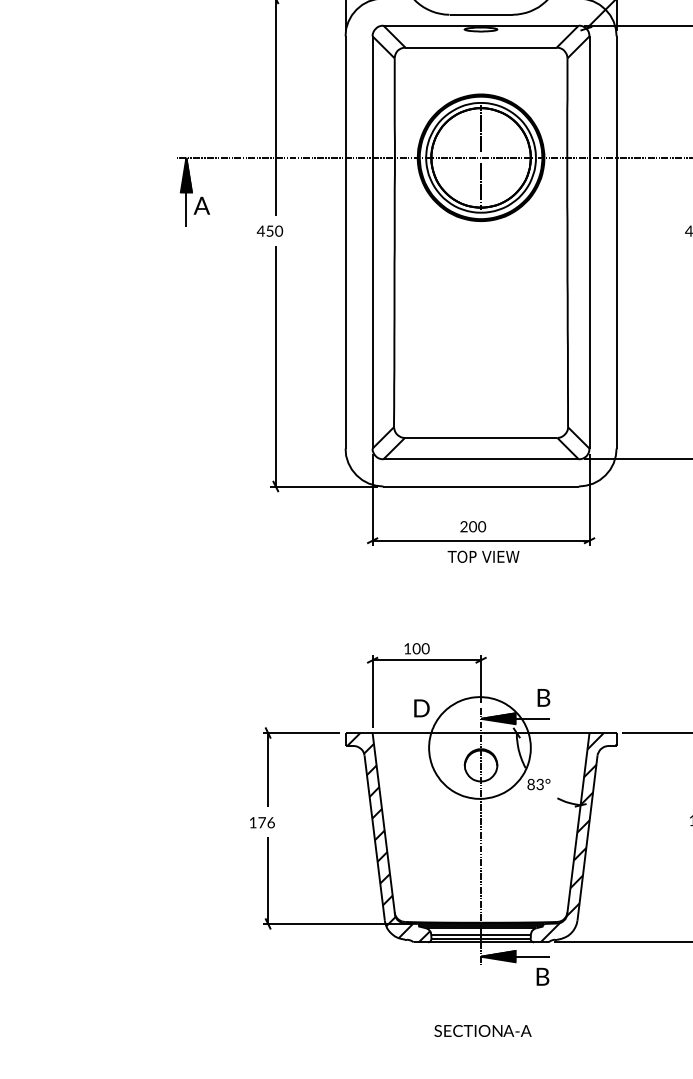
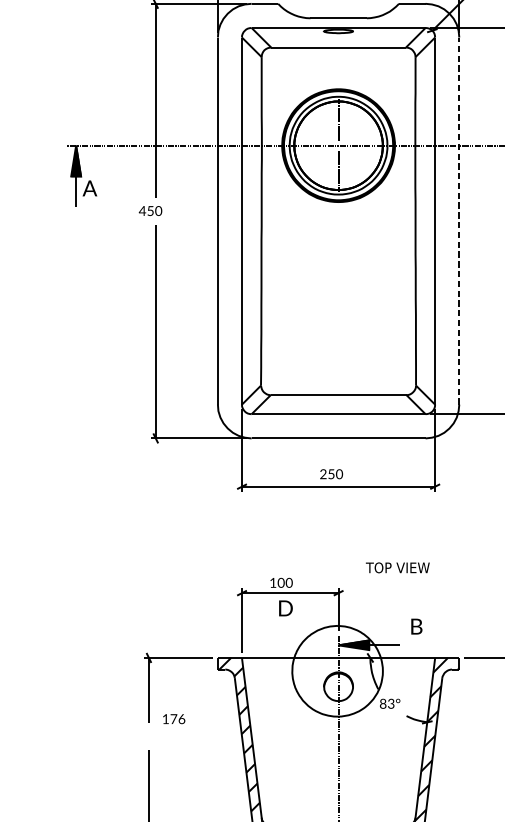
line: (616, 241) -> (459, 220), solid -> dashed
text: (473, 526) -> (331, 474), 200 -> 250
text: (483, 556) -> (397, 567), moved
text: (543, 697) -> (416, 626), moved
text: (421, 708) -> (285, 608), moved
text: (262, 822) -> (174, 718), moved

